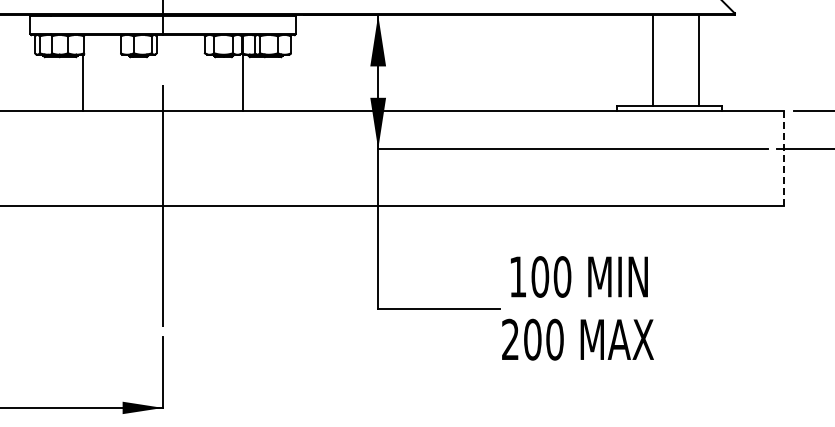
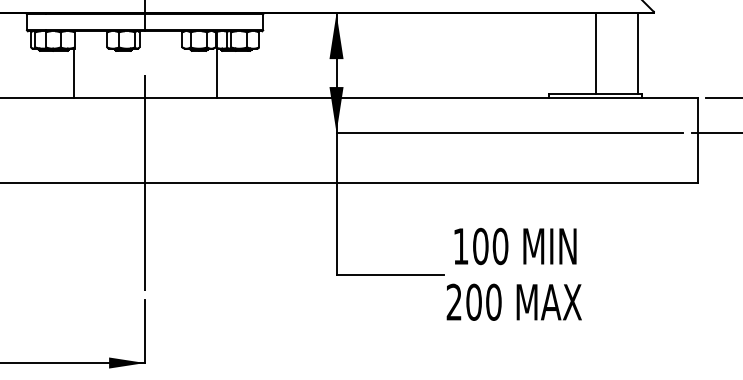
line: (653, 60) -> (595, 53), moved
line: (699, 60) -> (638, 53), moved
line: (783, 158) -> (697, 141), dashed -> solid

